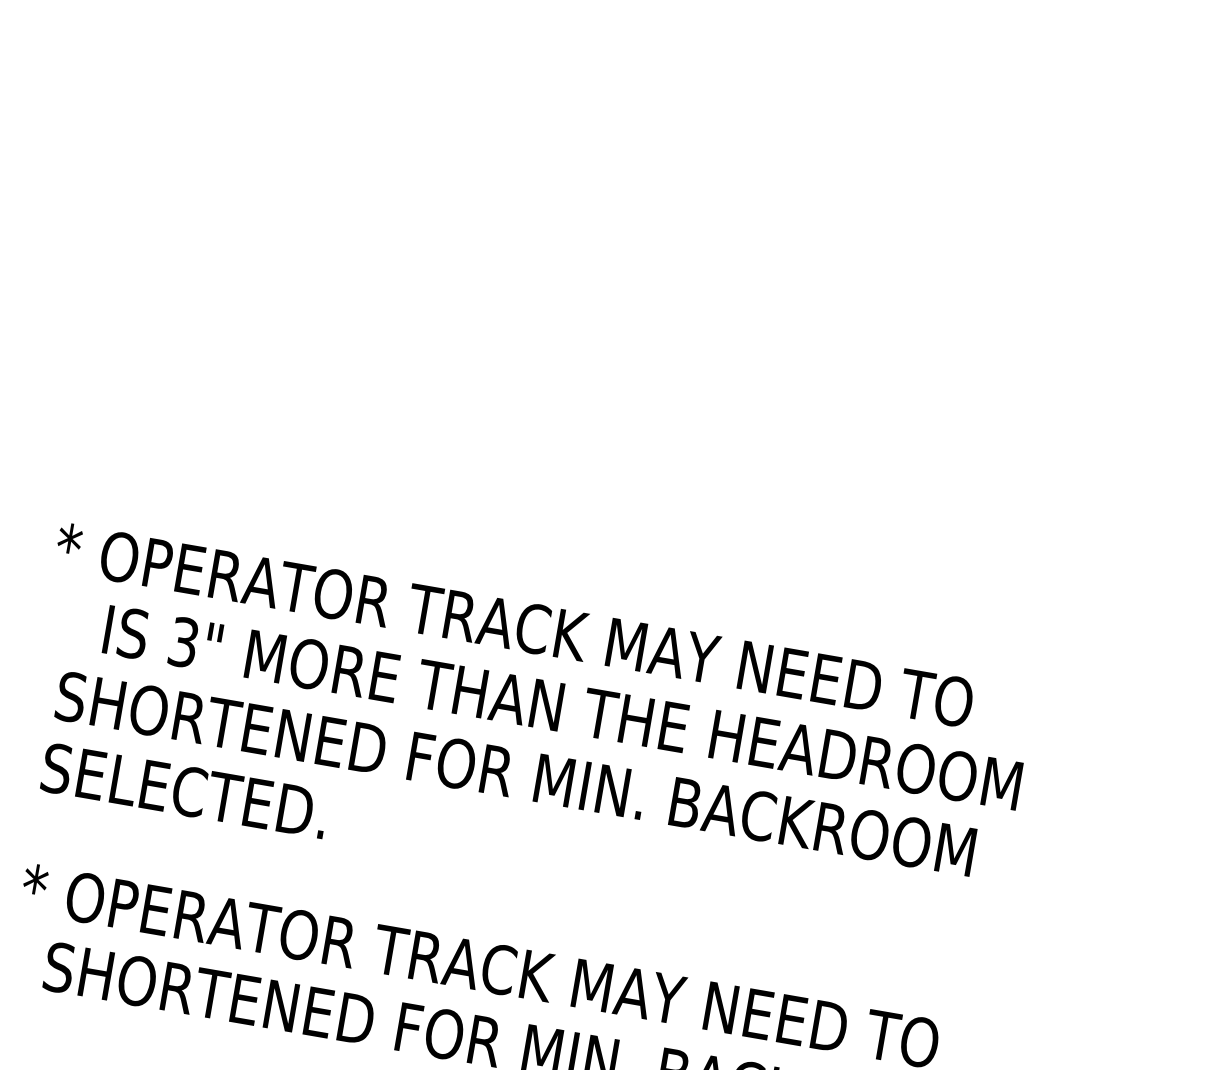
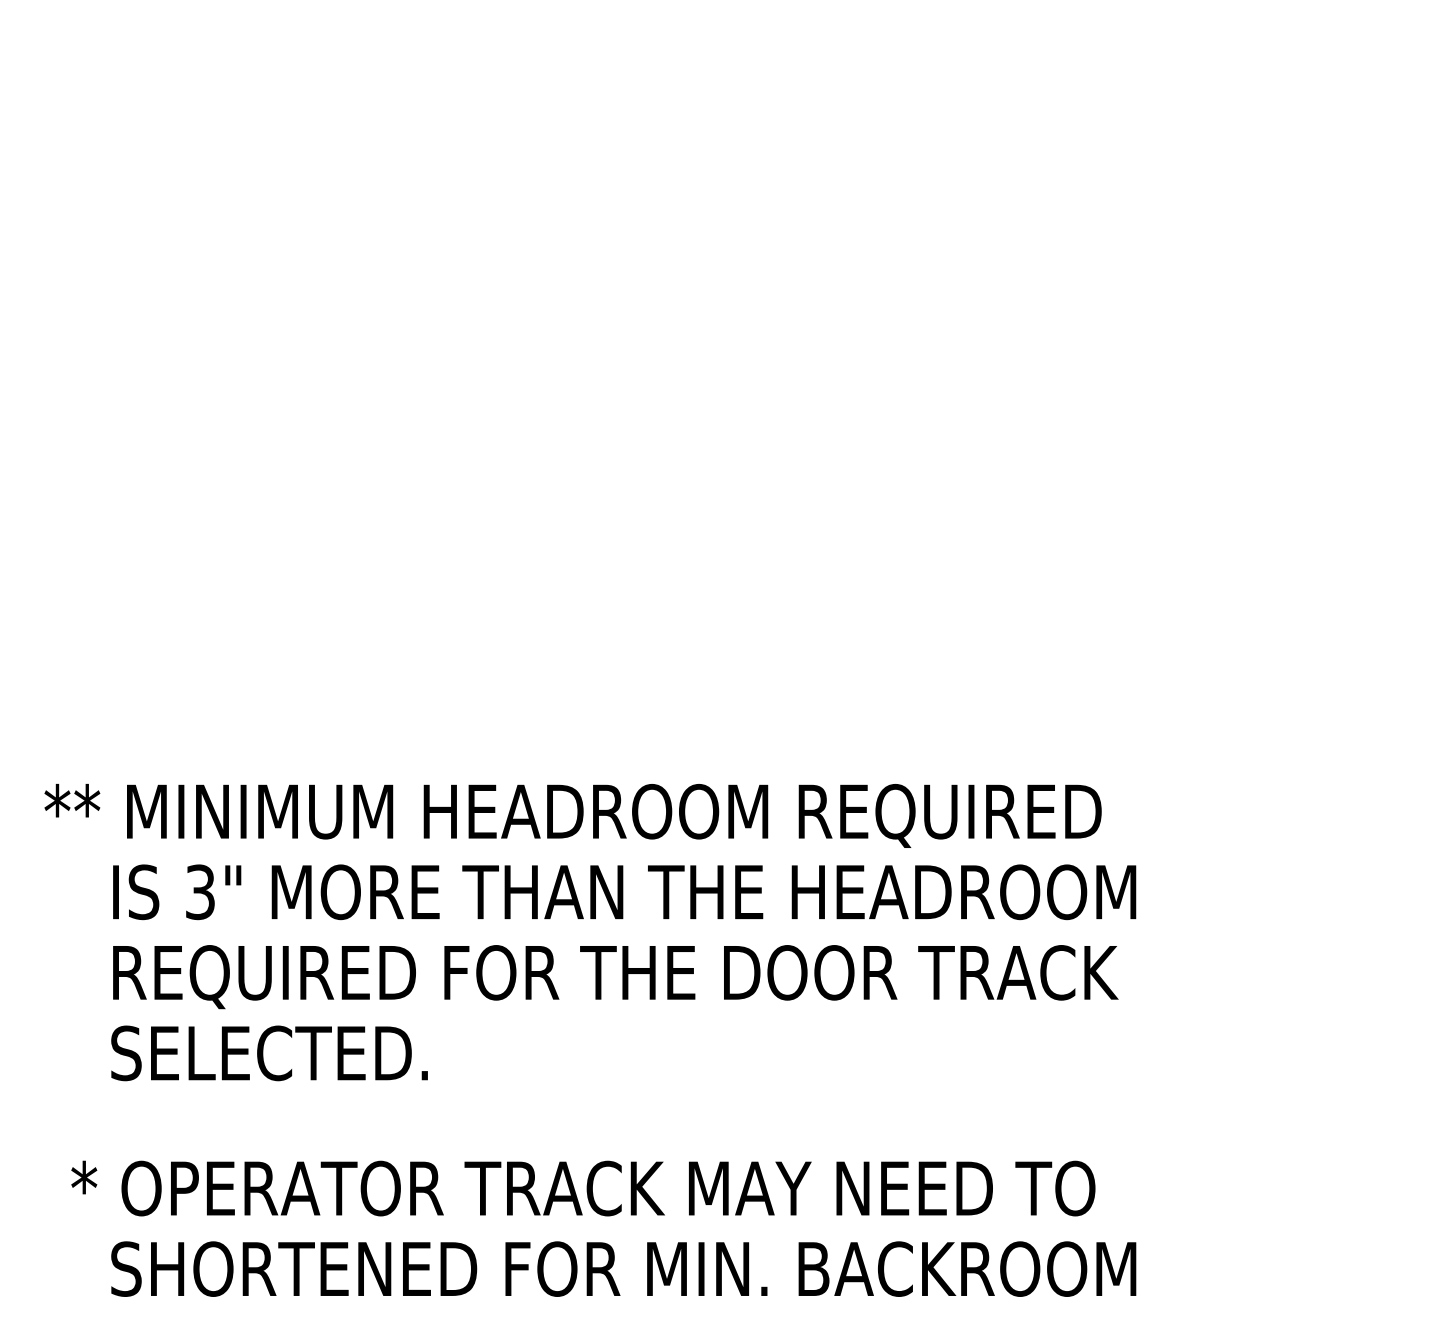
text: (541, 633) -> (587, 815), * OPERATOR TRACK MAY NEED TO -> ** MINIMUM HEADROOM REQUIRED
text: (523, 779) -> (595, 977), SHORTENED FOR MIN. BACKROOM -> REQUIRED FOR THE DOOR TRACK
text: (184, 790) -> (269, 1053), moved

